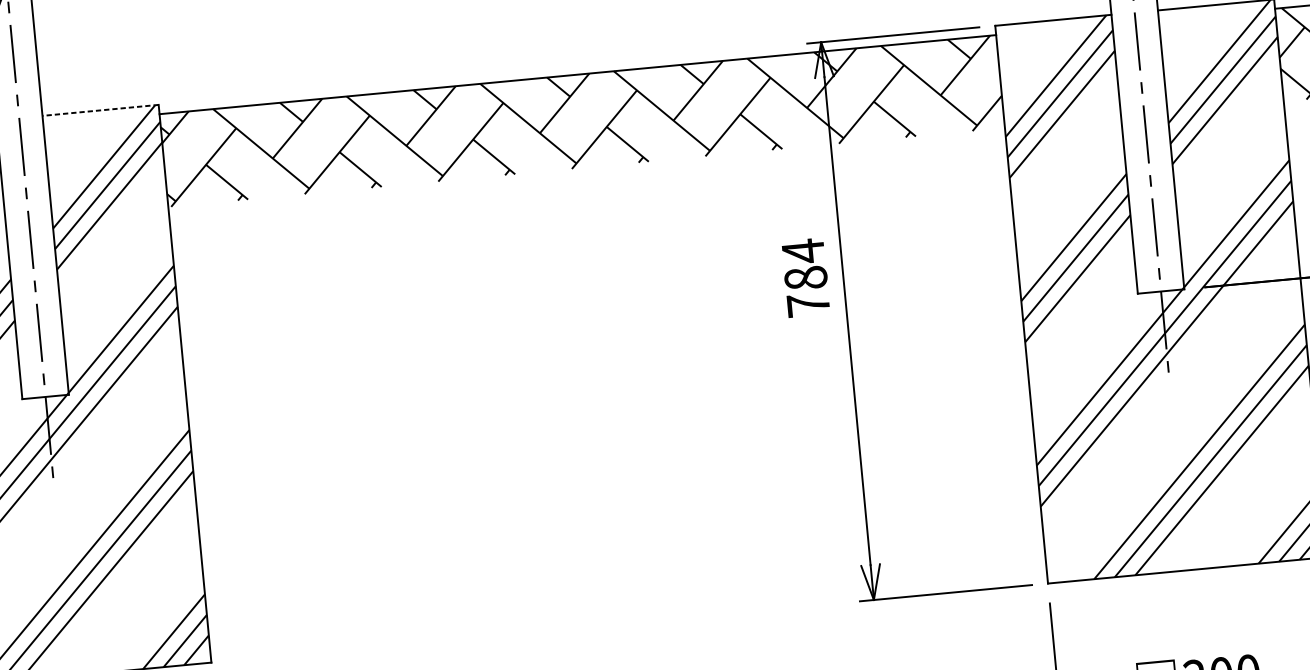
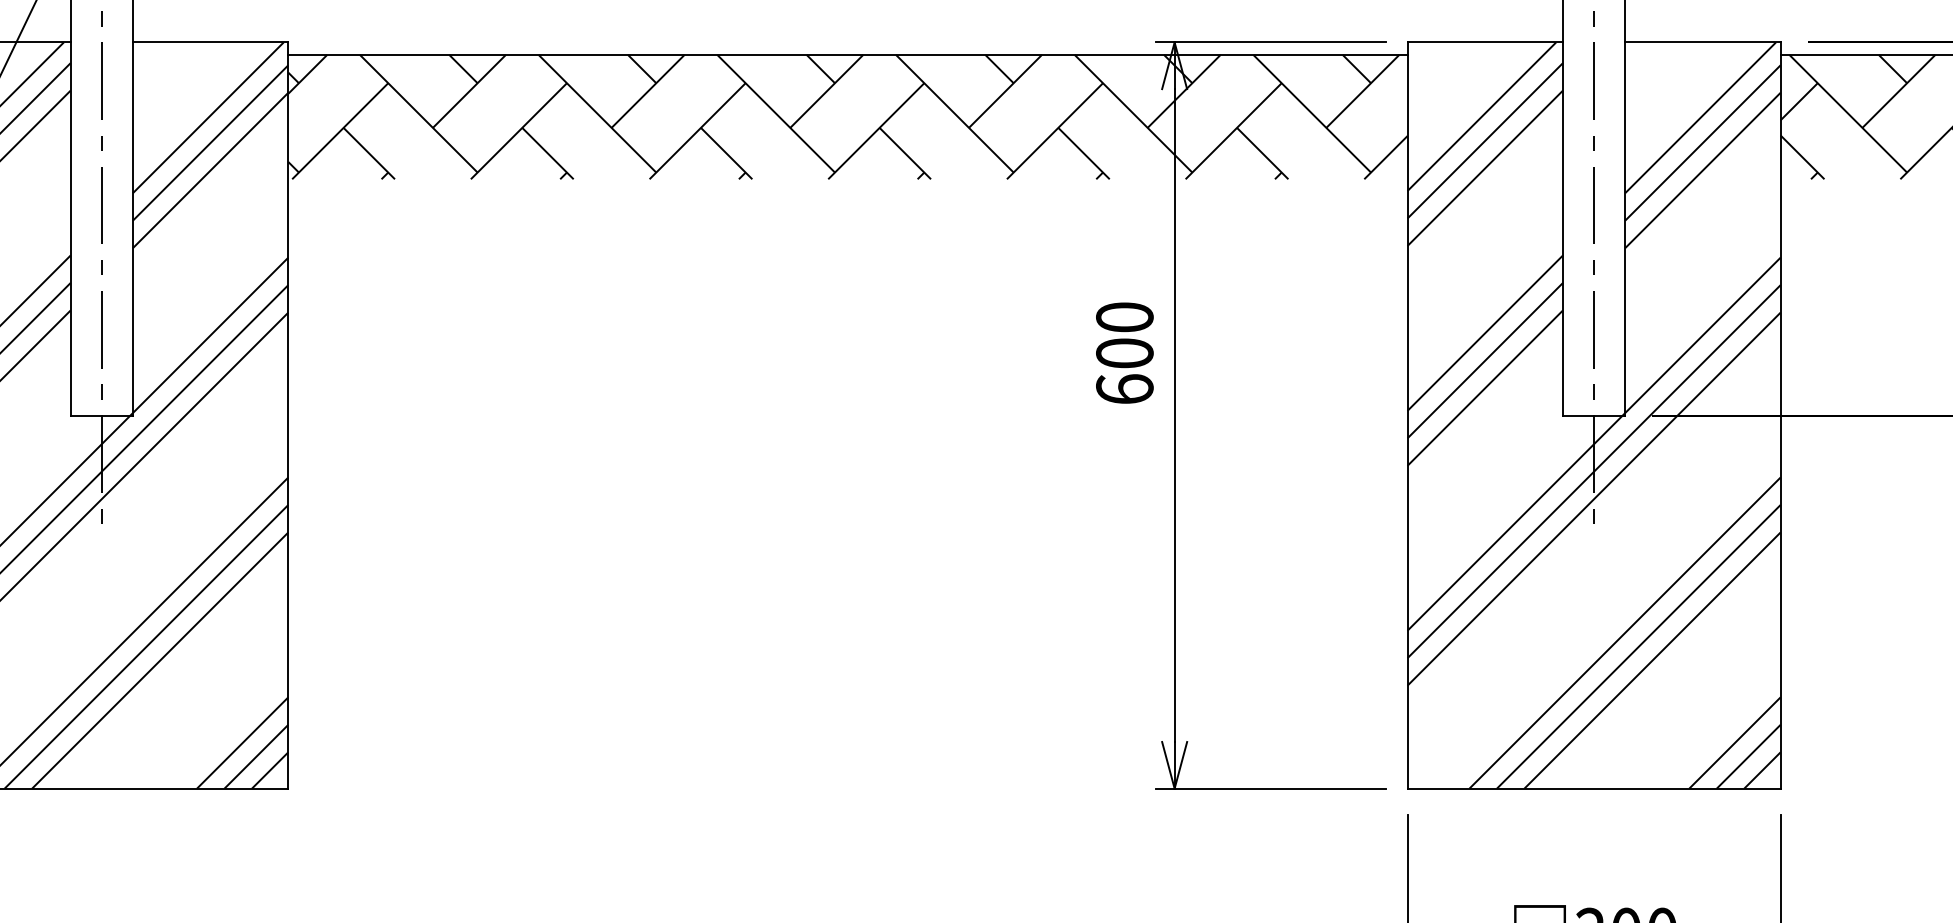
line: (100, 110) -> (210, 42), dashed -> solid
text: (805, 277) -> (1124, 352), 784 -> 600

